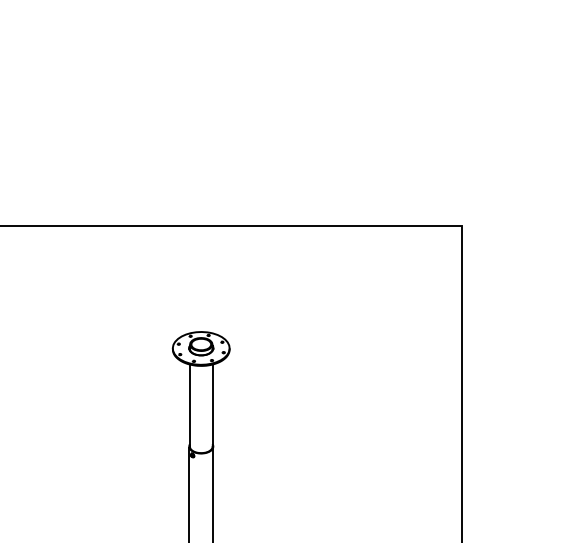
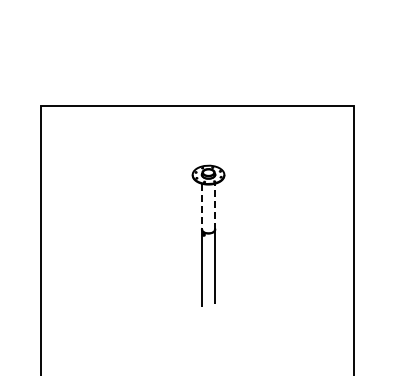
line: (211, 405) -> (214, 206), solid -> dashed
line: (190, 406) -> (202, 207), solid -> dashed

